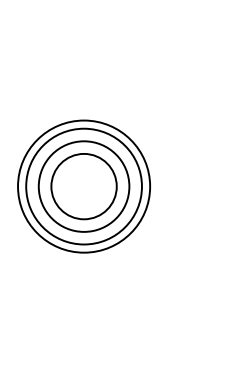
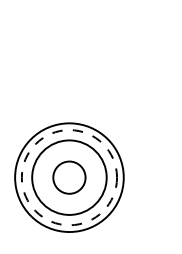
circle: (83, 186) -> (68, 177), size x0.6
circle: (83, 186) -> (68, 177), solid -> dashed

